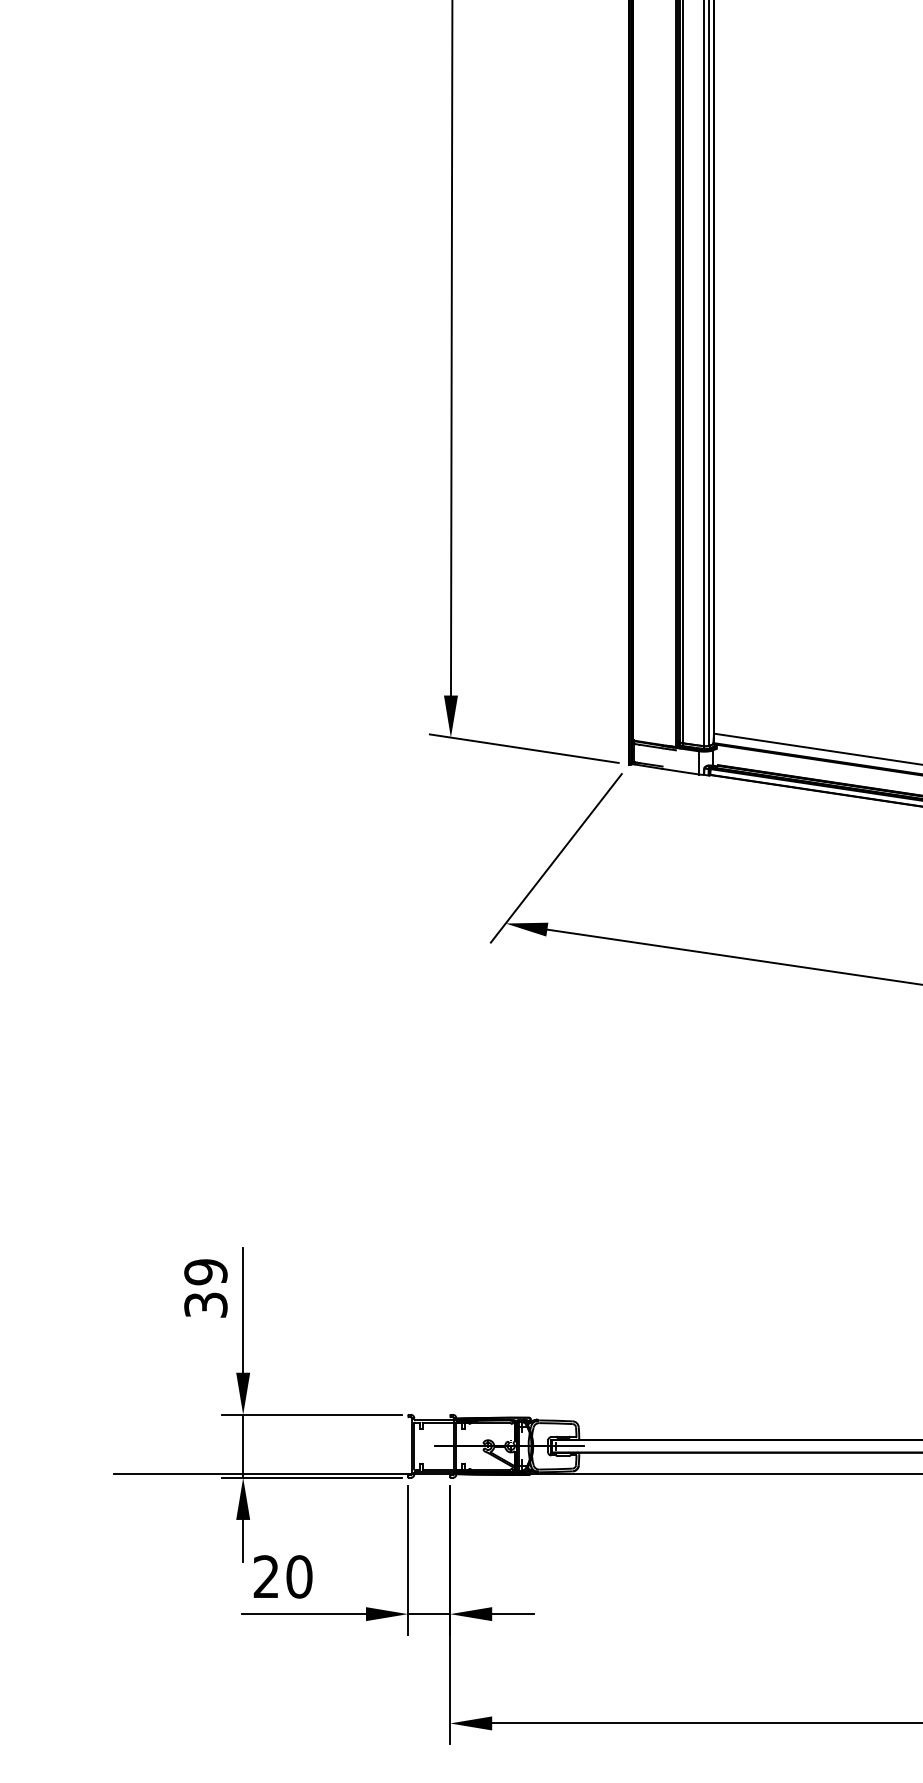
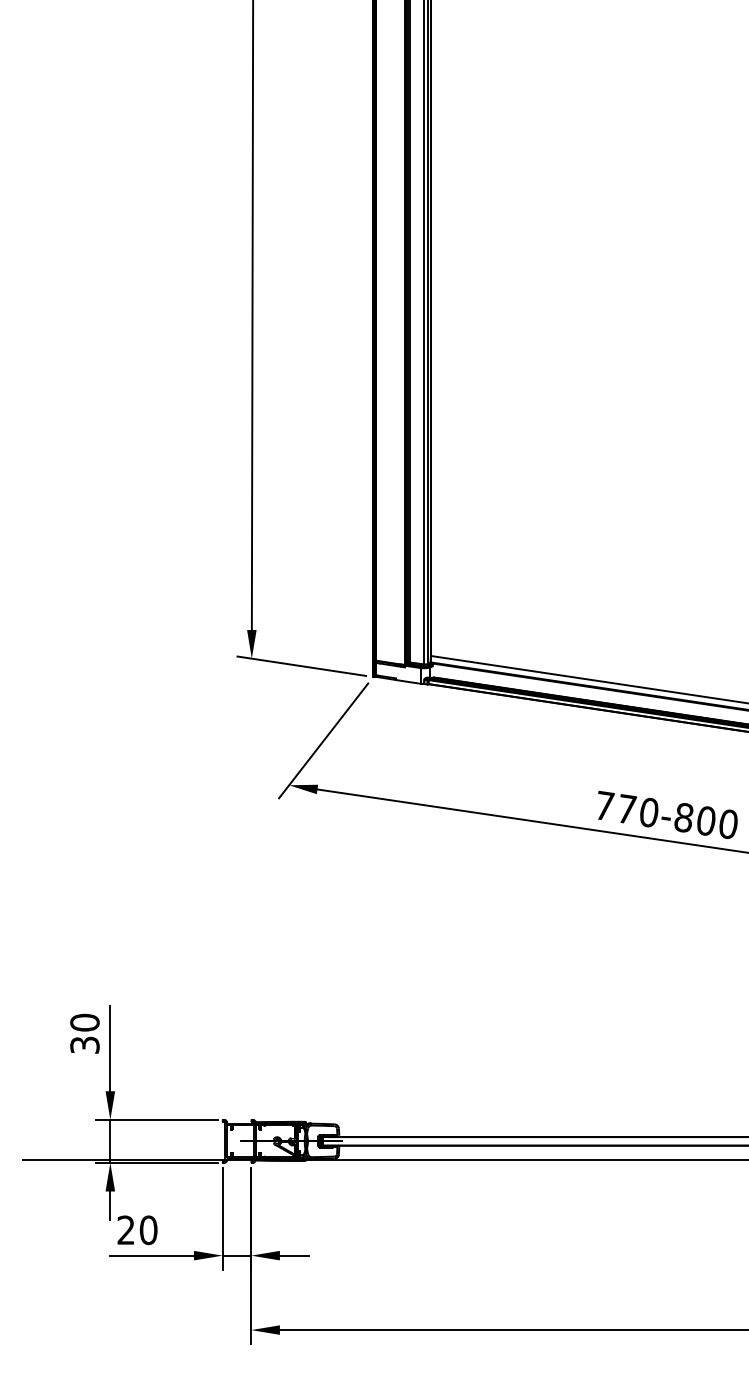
text: (205, 1271) -> (84, 1022), 39 -> 30

